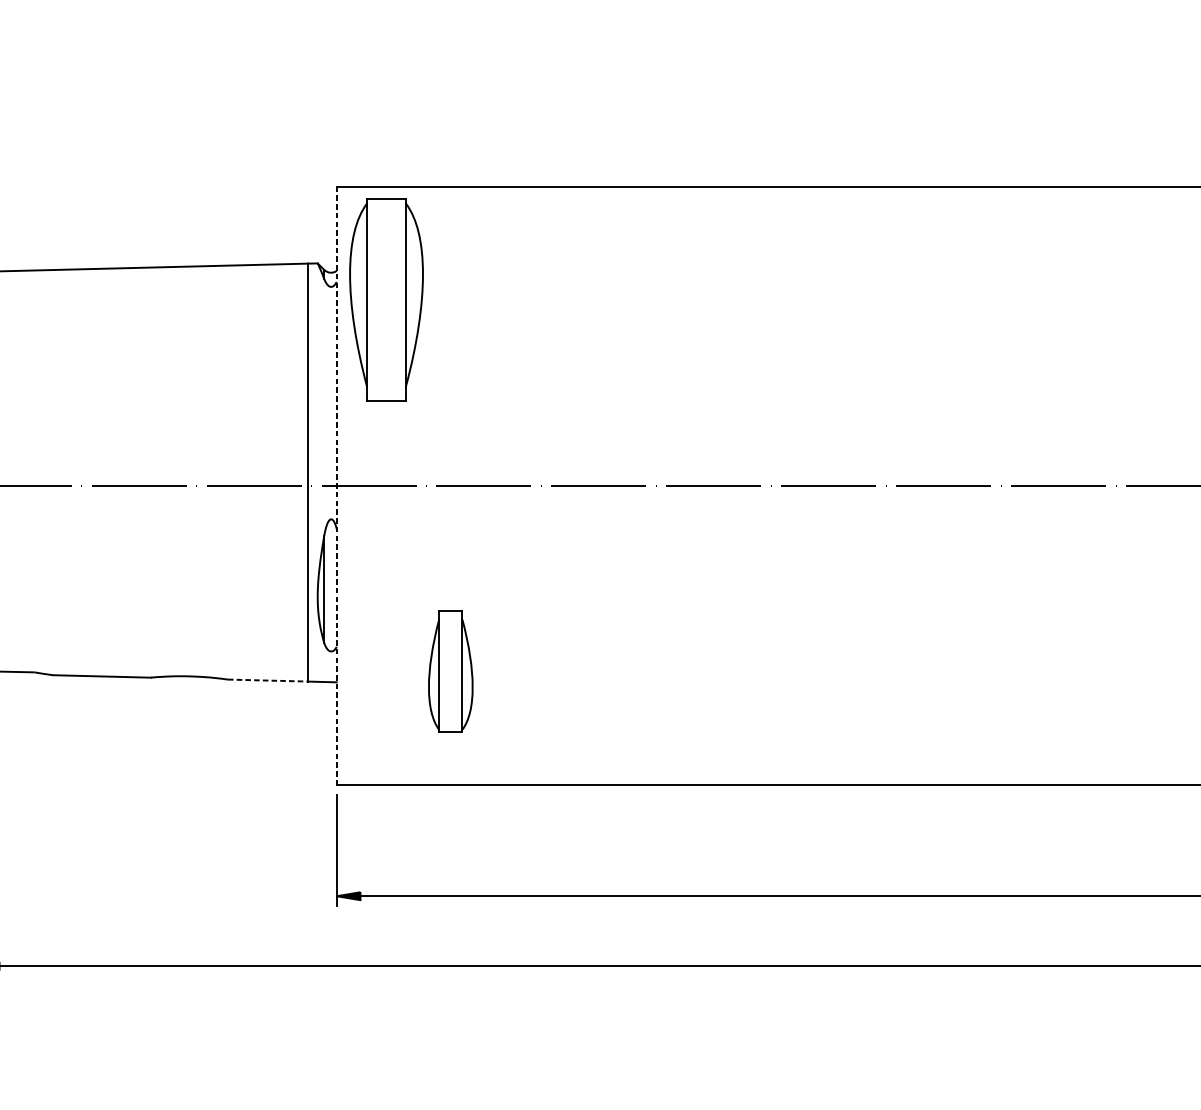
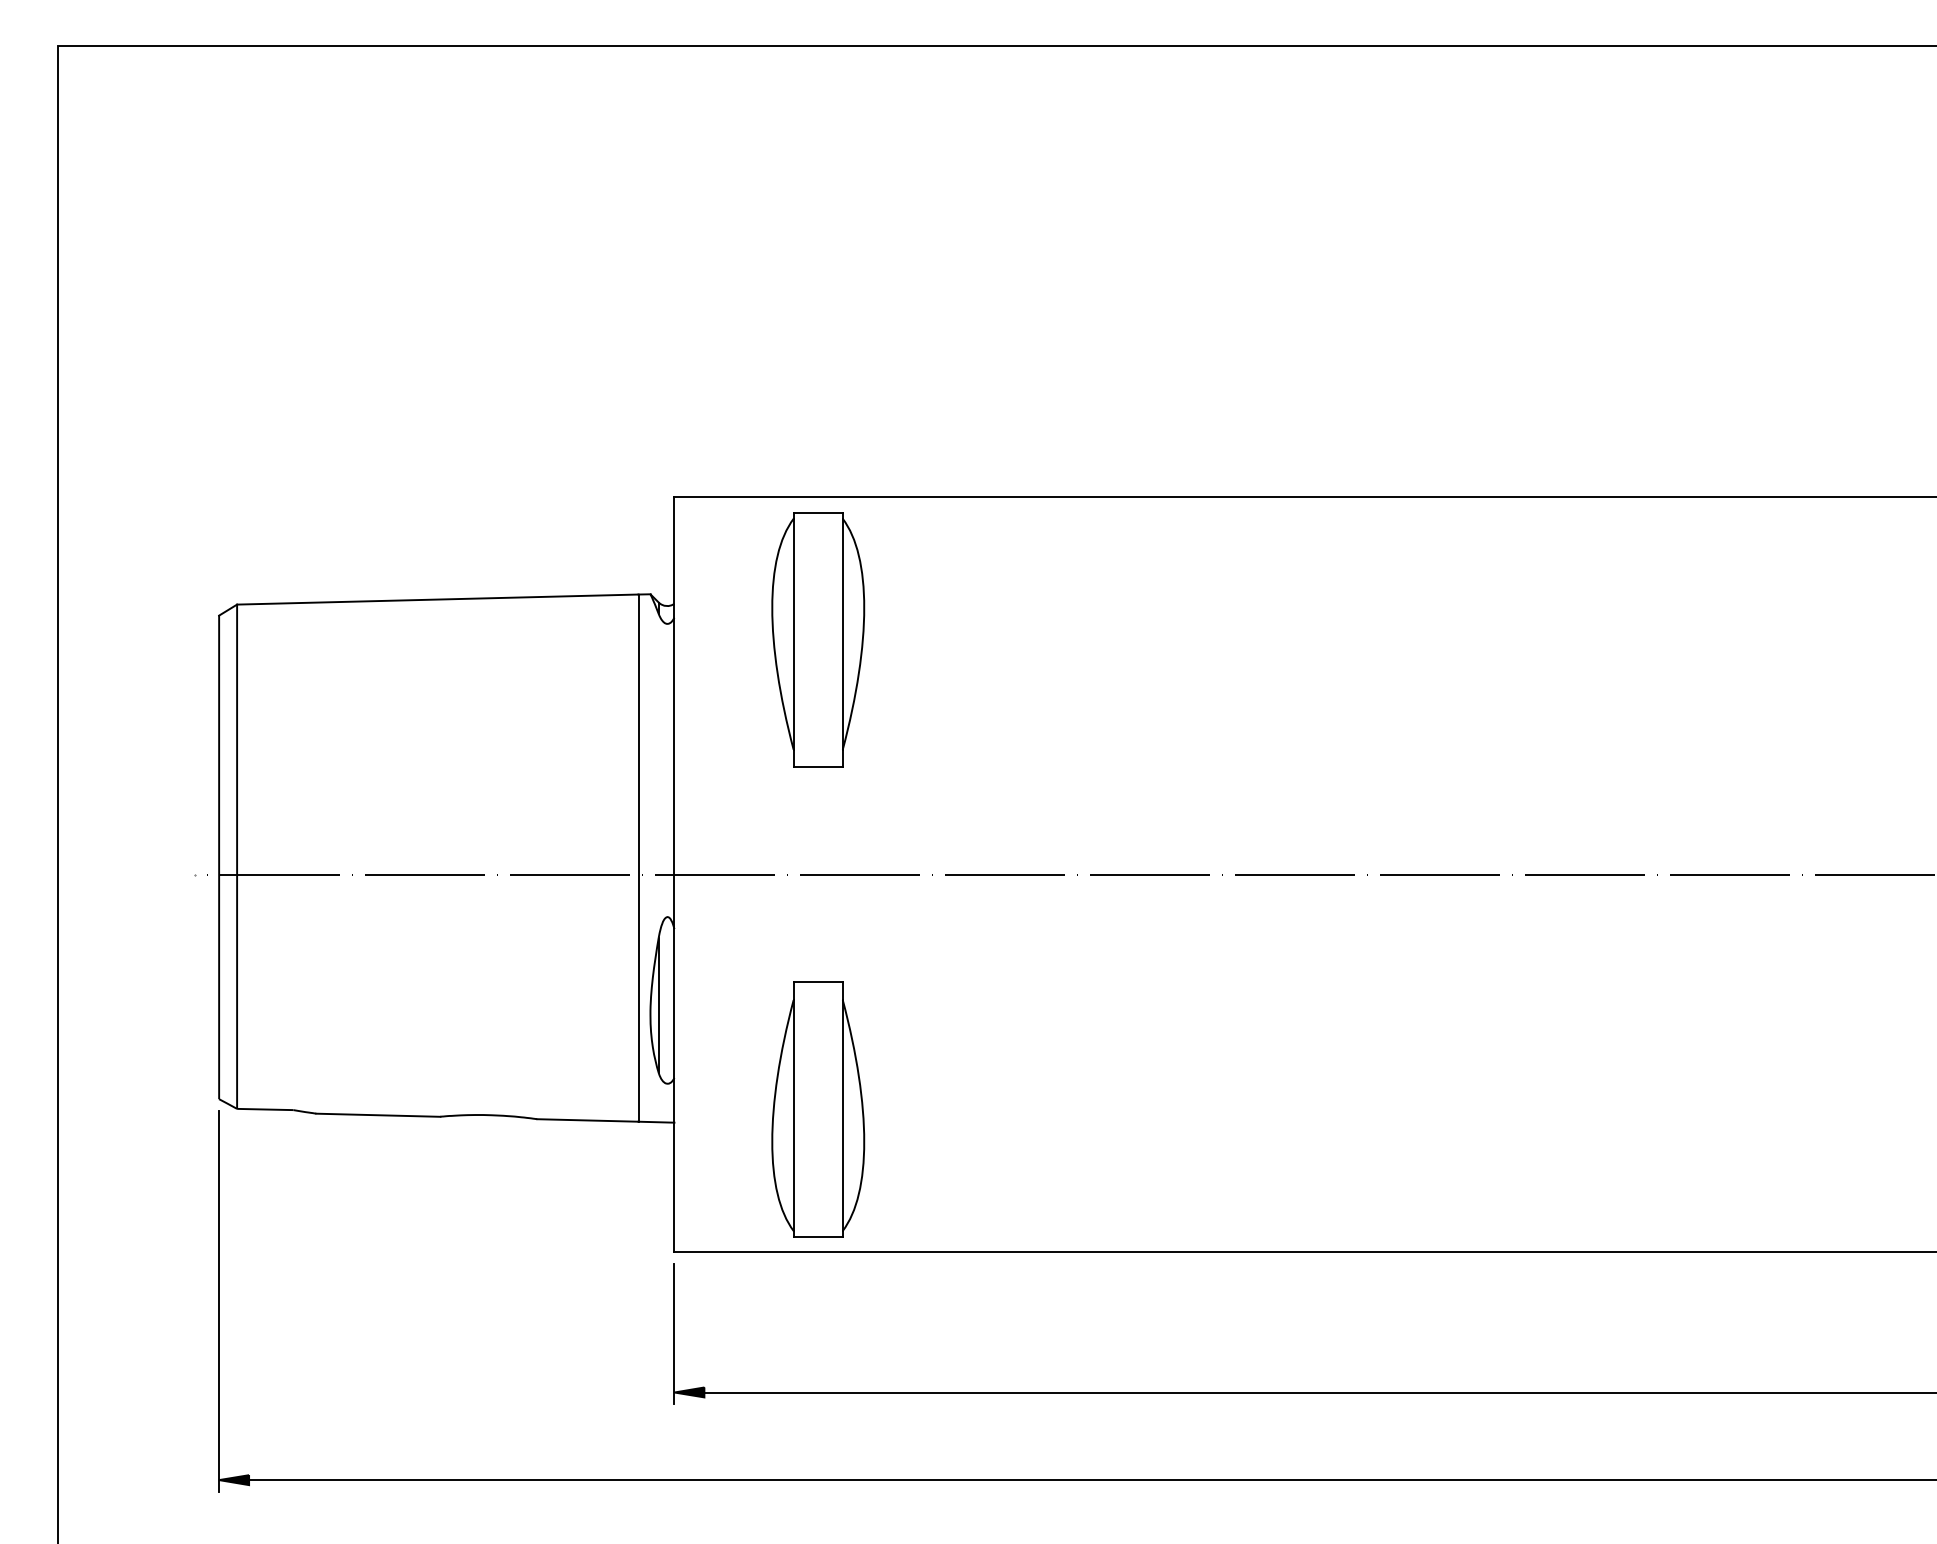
part: (386, 299) -> (818, 639), moved
line: (336, 486) -> (674, 875), dashed -> solid
part: (450, 671) -> (818, 1109), size x1.67
line: (267, 680) -> (587, 1120), dashed -> solid

